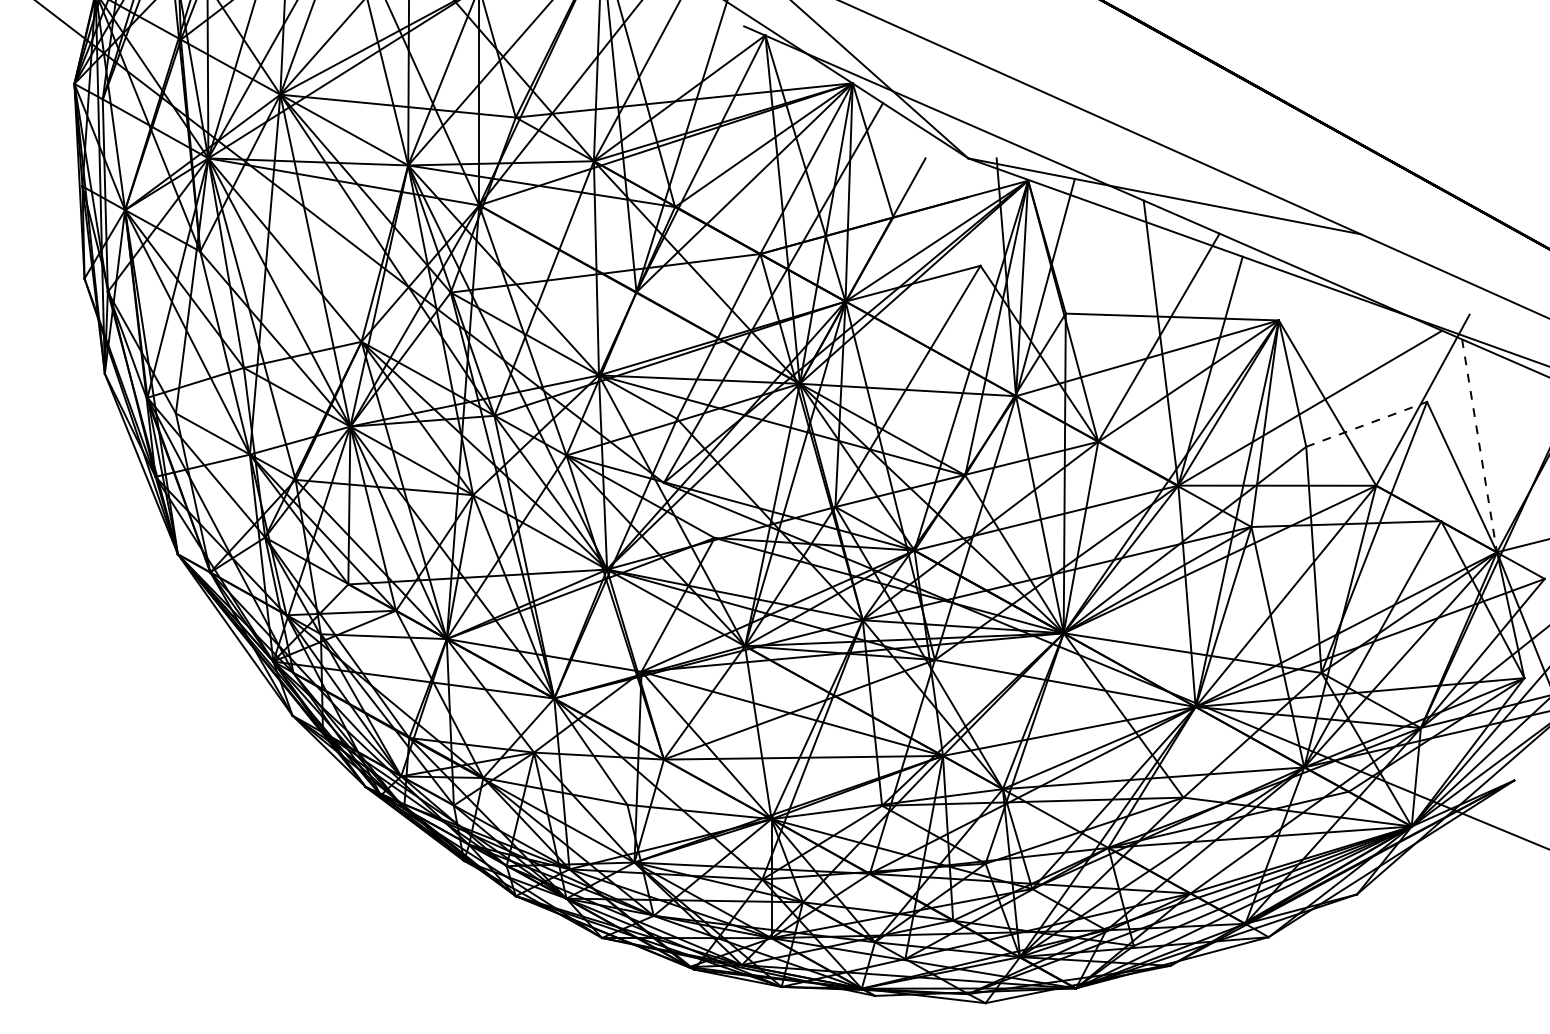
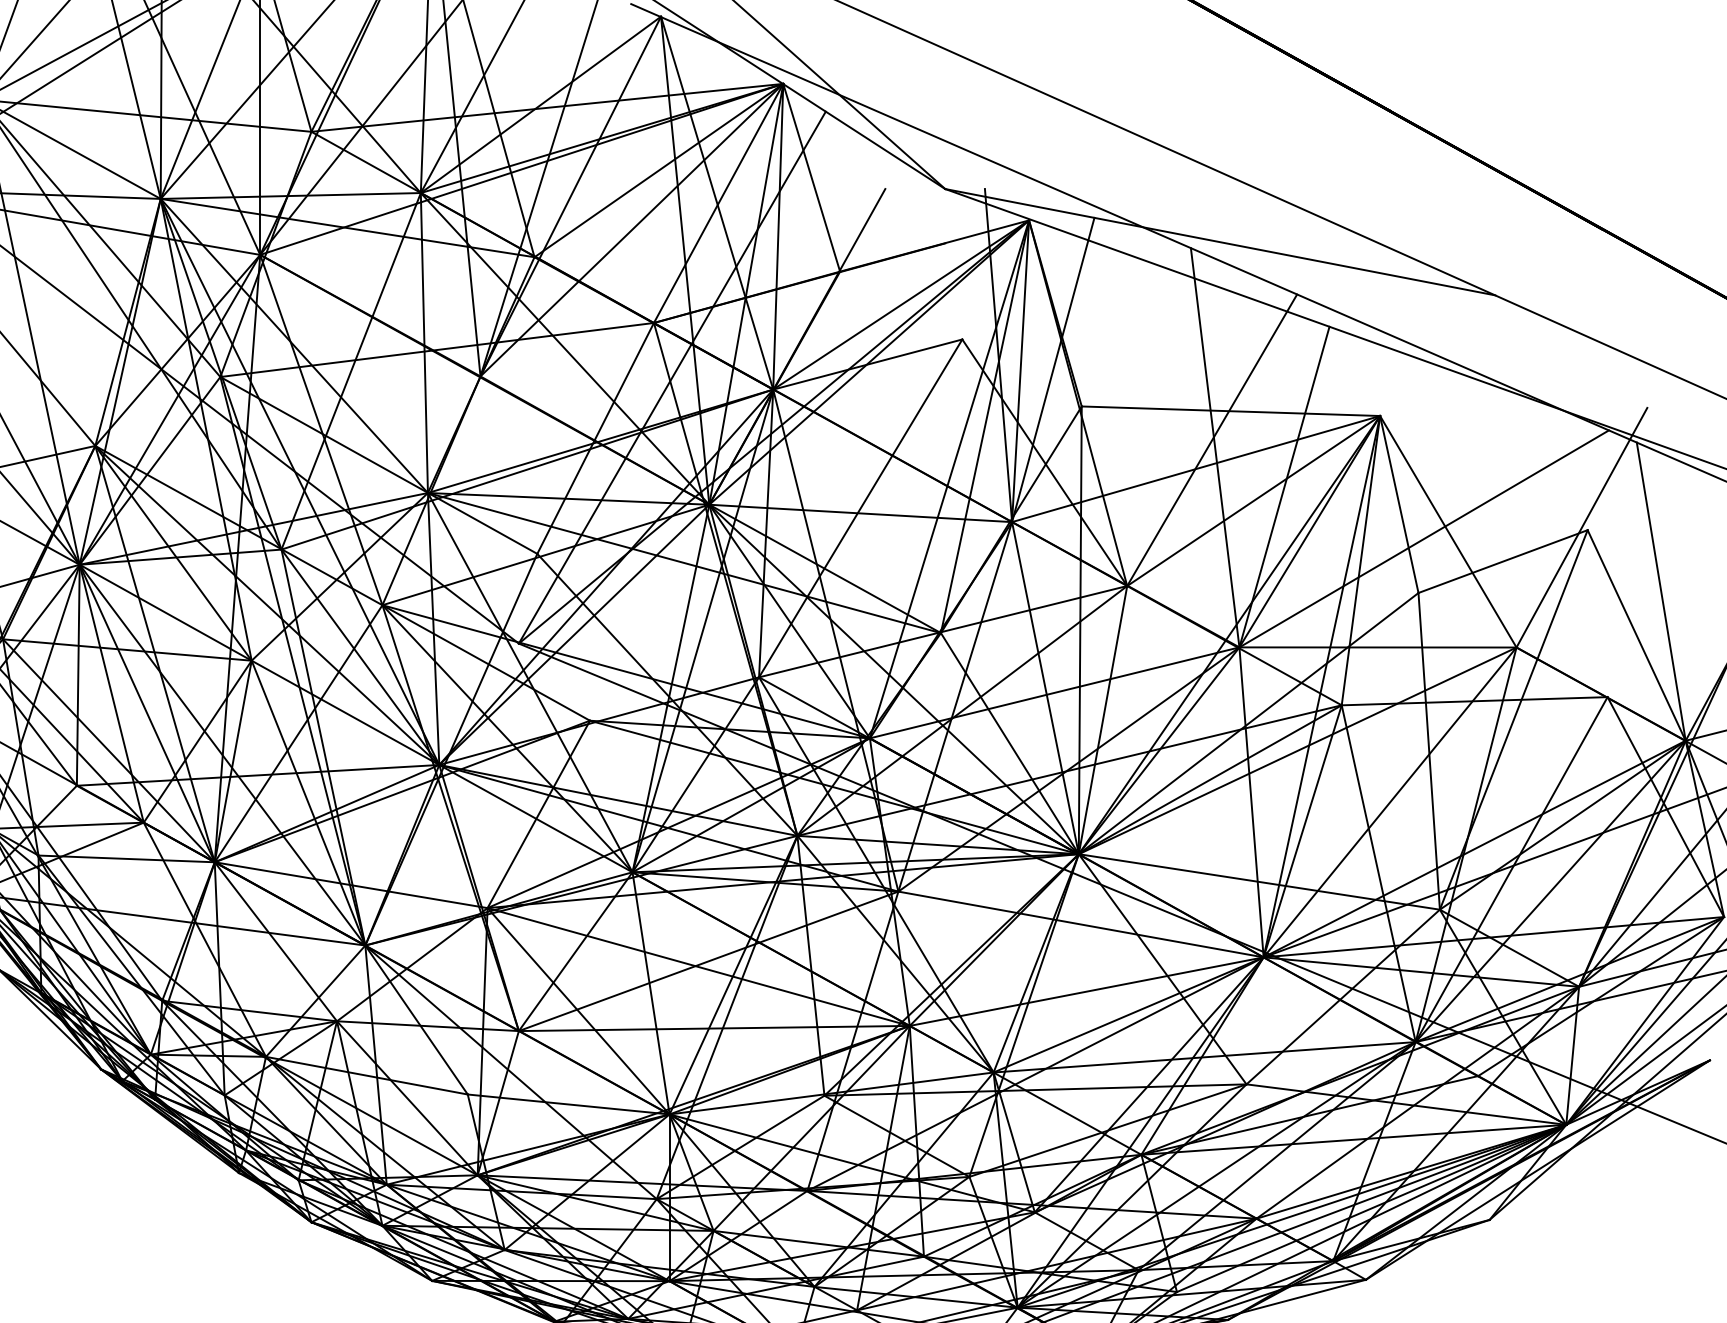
line: (1367, 424) -> (1504, 561), dashed -> solid
line: (1479, 445) -> (1661, 591), dashed -> solid

